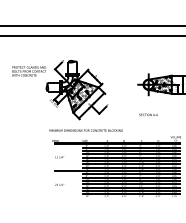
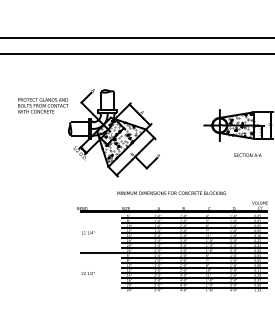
text: (148, 114) -> (247, 154), moved
text: (85, 130) -> (170, 193), moved

